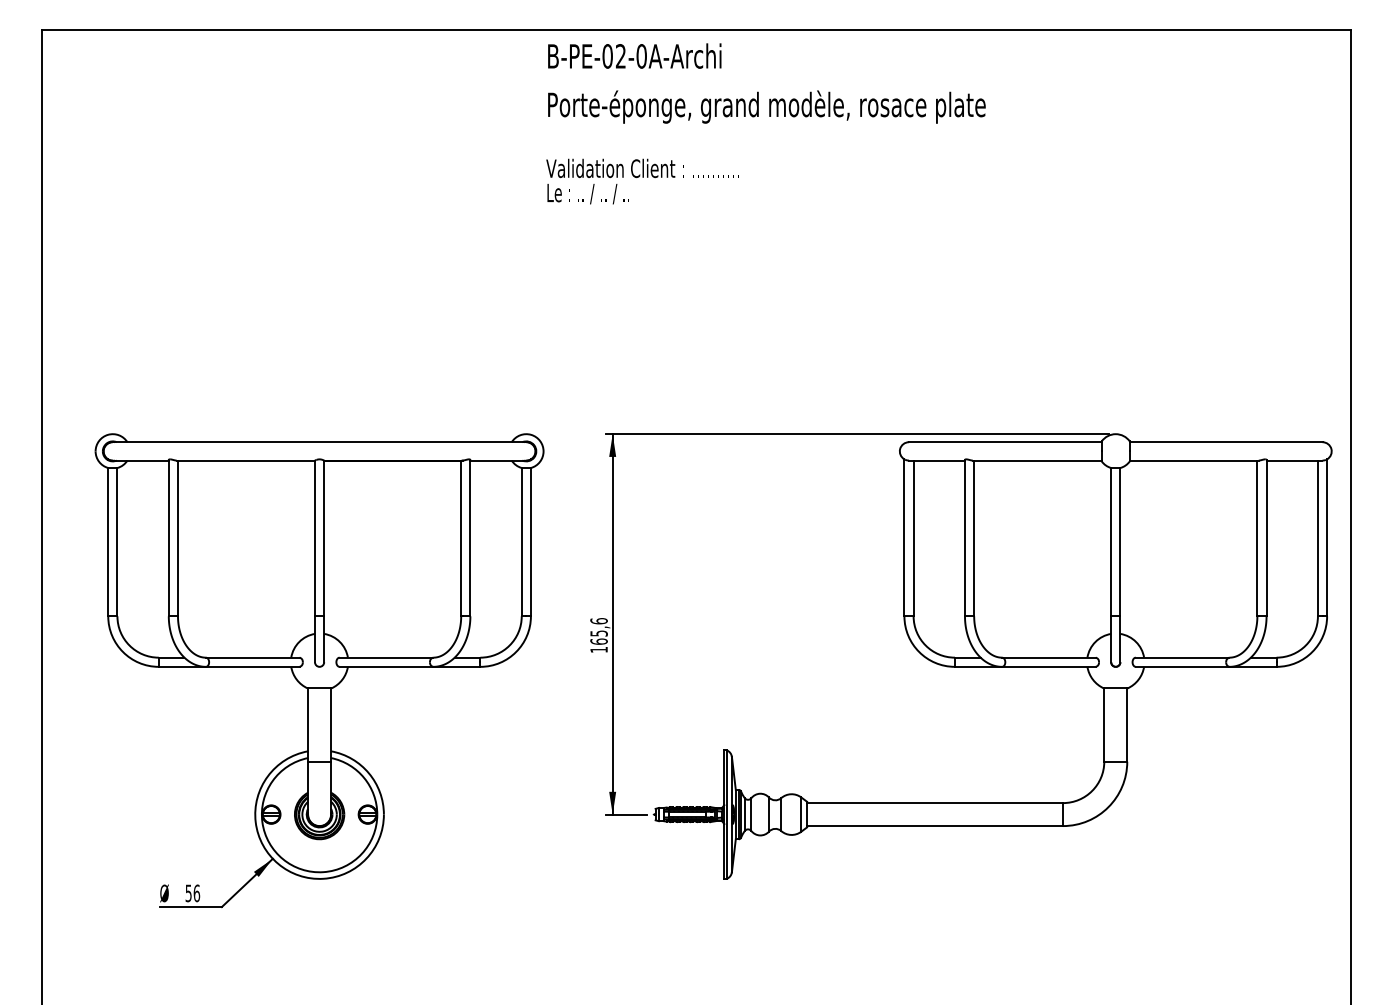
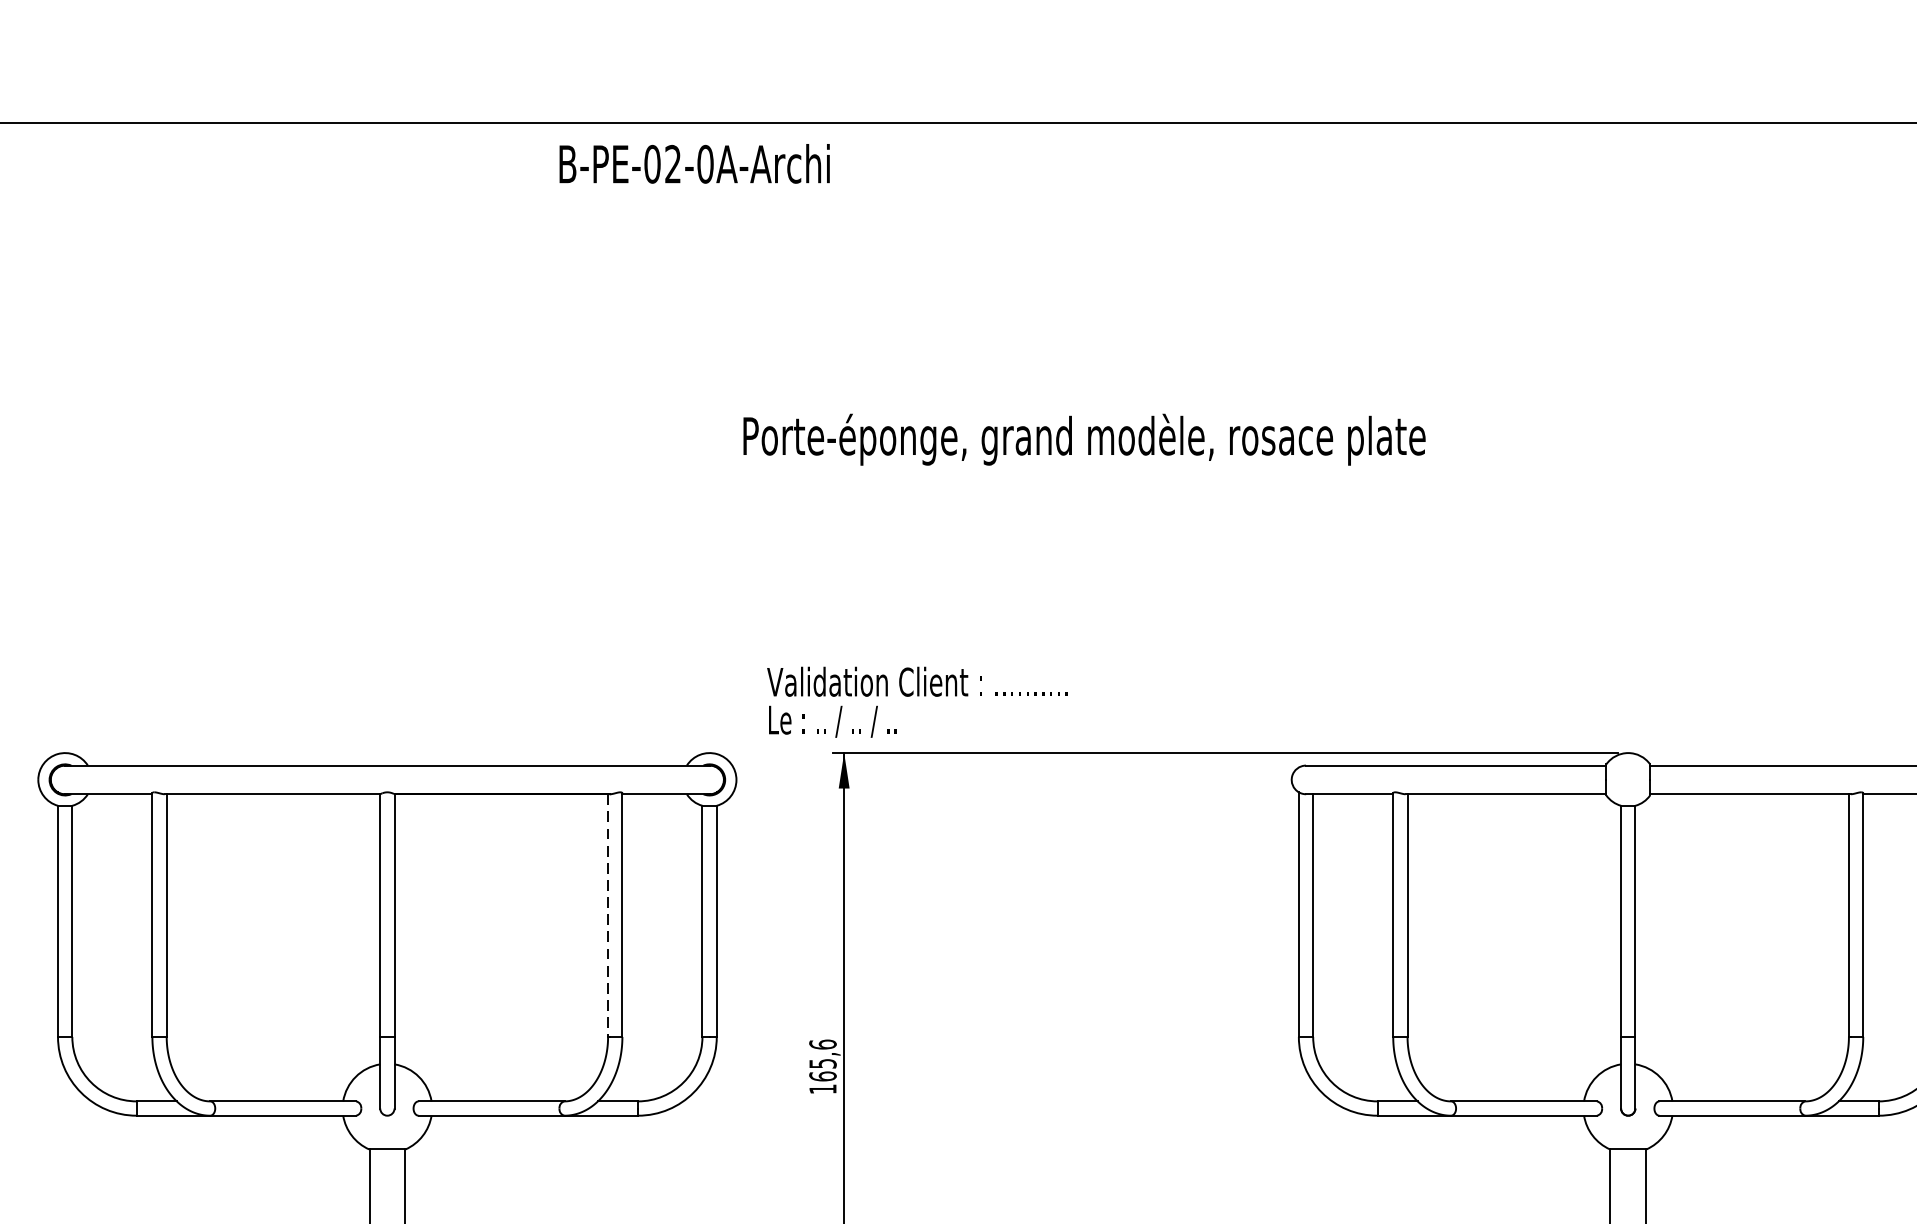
text: (634, 55) -> (694, 162), moved
text: (766, 106) -> (1083, 438), moved
text: (642, 181) -> (917, 702), moved
line: (461, 538) -> (608, 915), solid -> dashed

